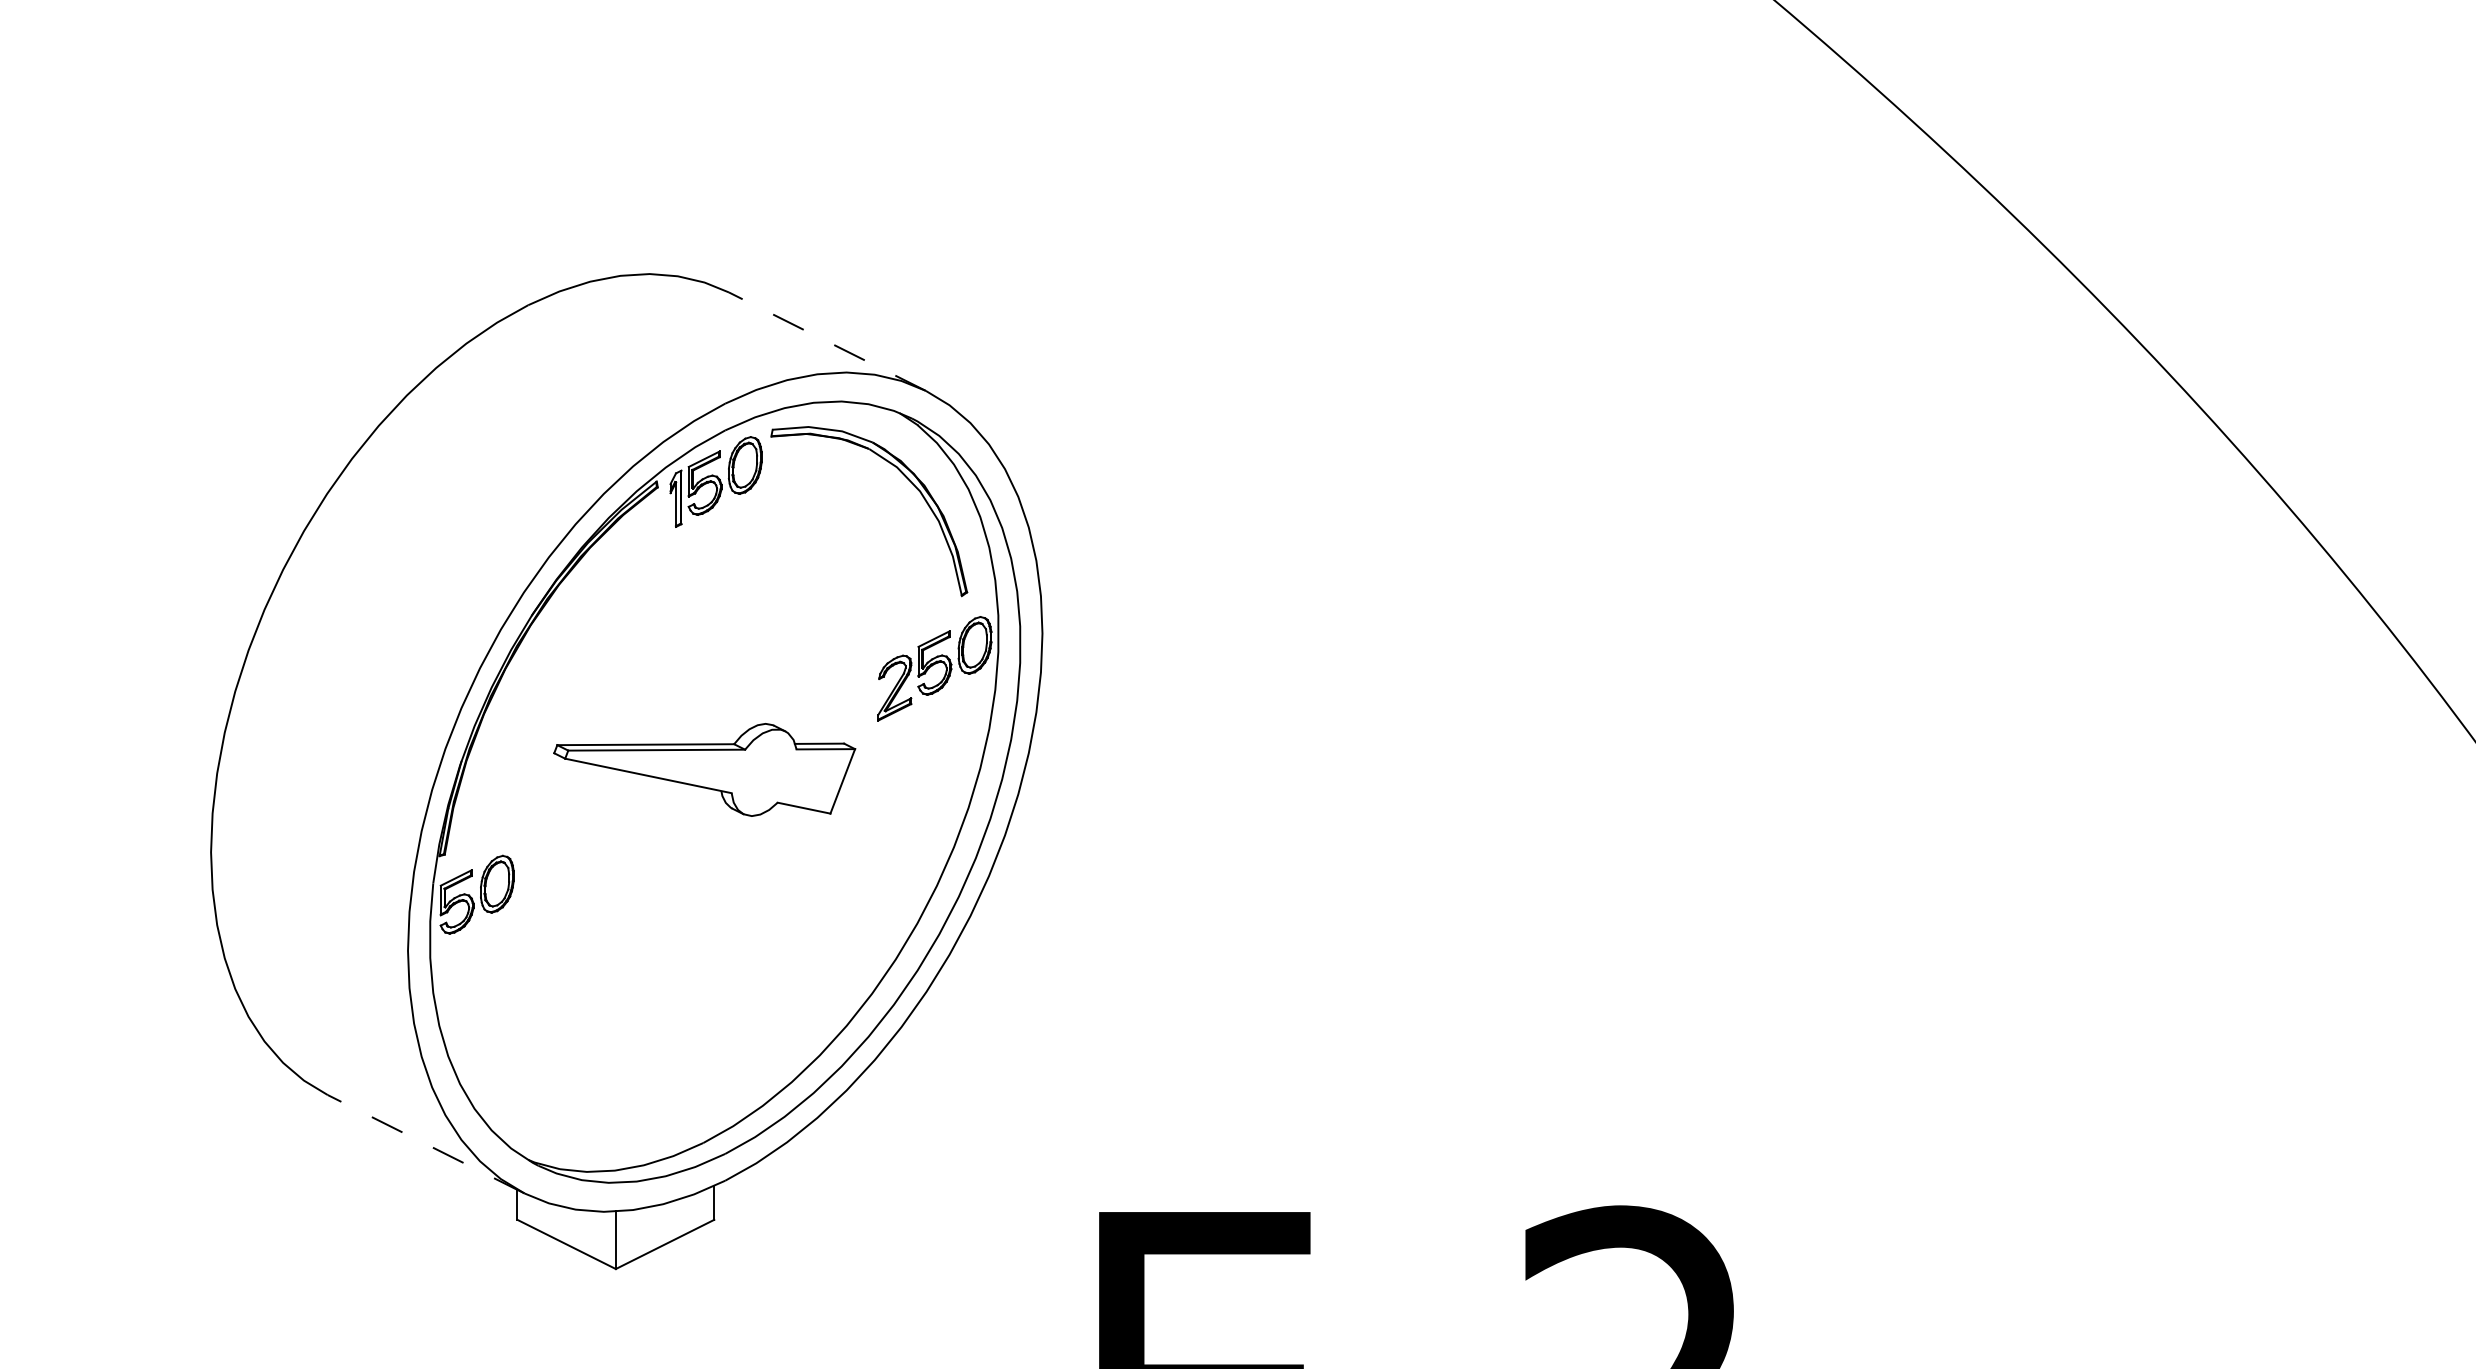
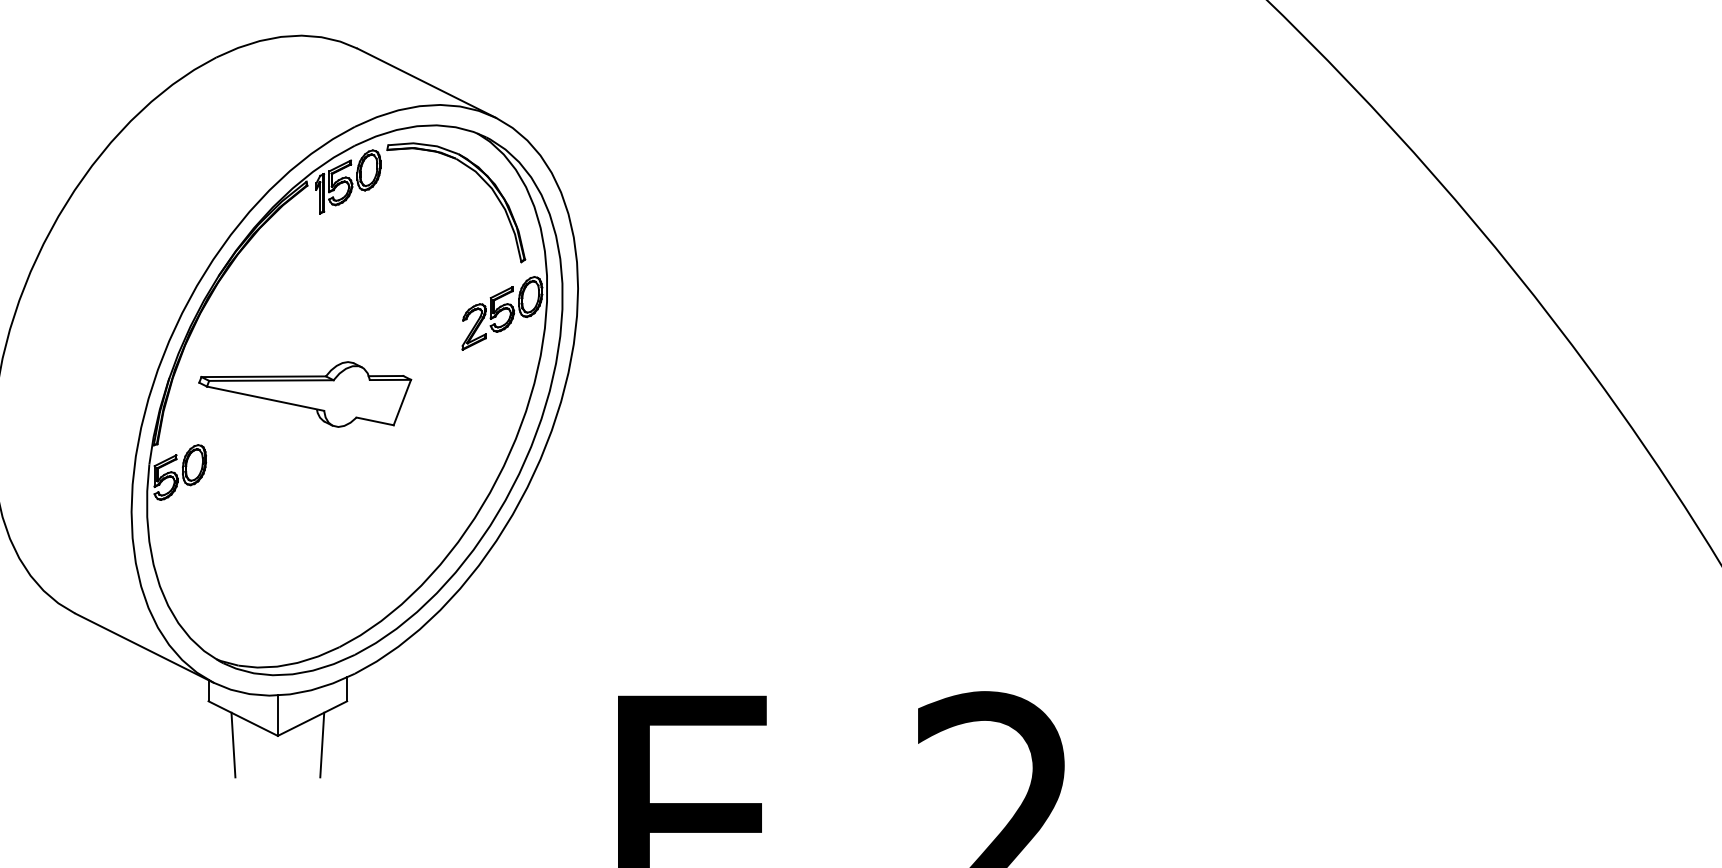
line: (826, 341) -> (426, 83), dashed -> solid
part: (704, 769) -> (305, 394), moved
line: (425, 1144) -> (143, 648), dashed -> solid
line: (552, 1281) -> (233, 744), added
line: (678, 1281) -> (321, 744), added

